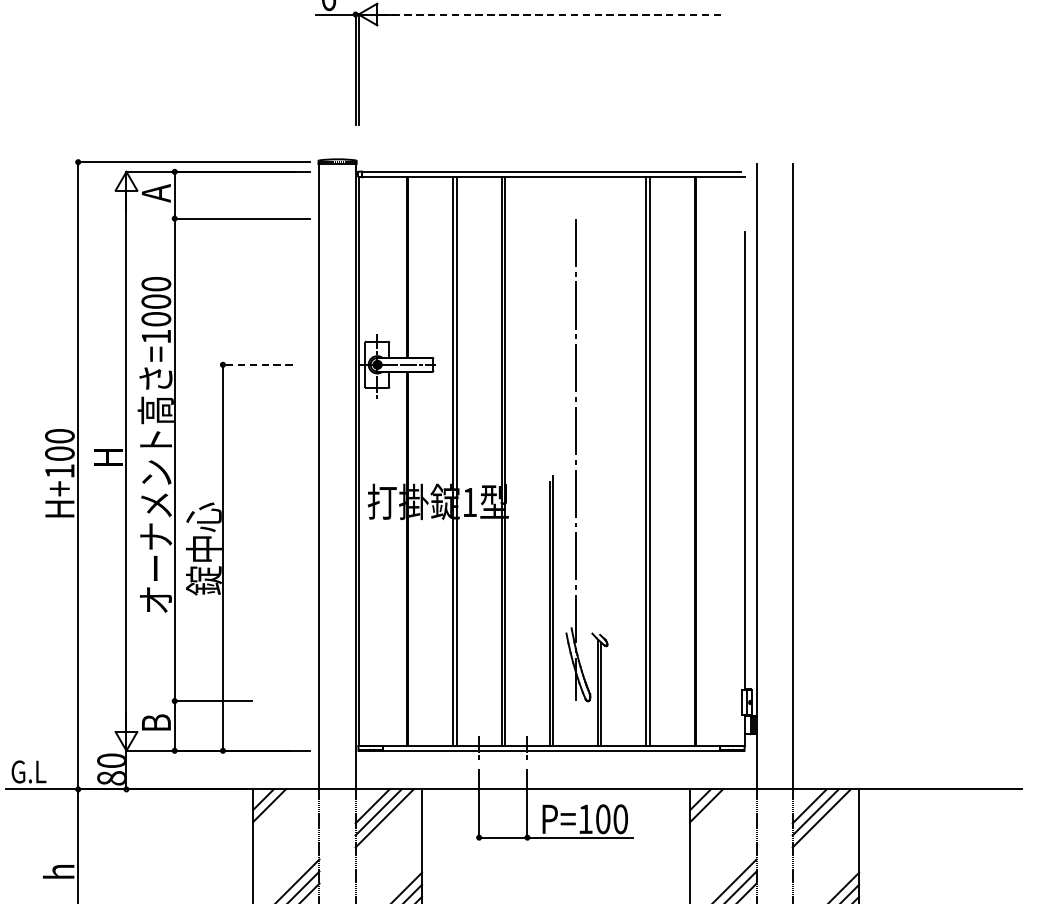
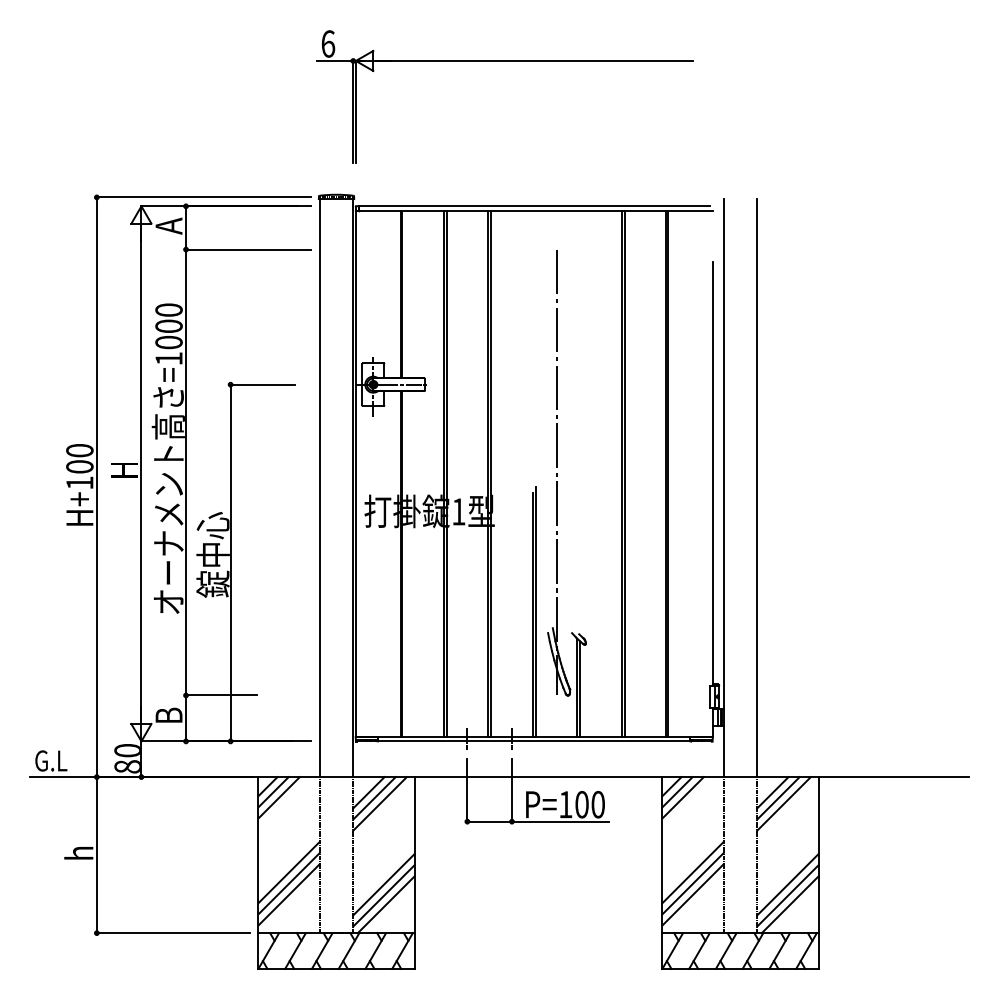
line: (551, 14) -> (534, 60), dashed -> solid
line: (257, 364) -> (262, 384), dashed -> solid
line: (274, 811) -> (278, 797), added
line: (711, 811) -> (682, 797), added

